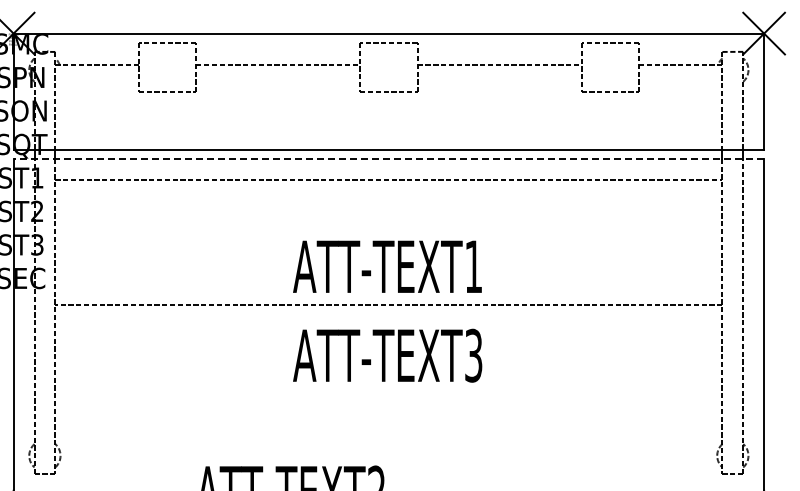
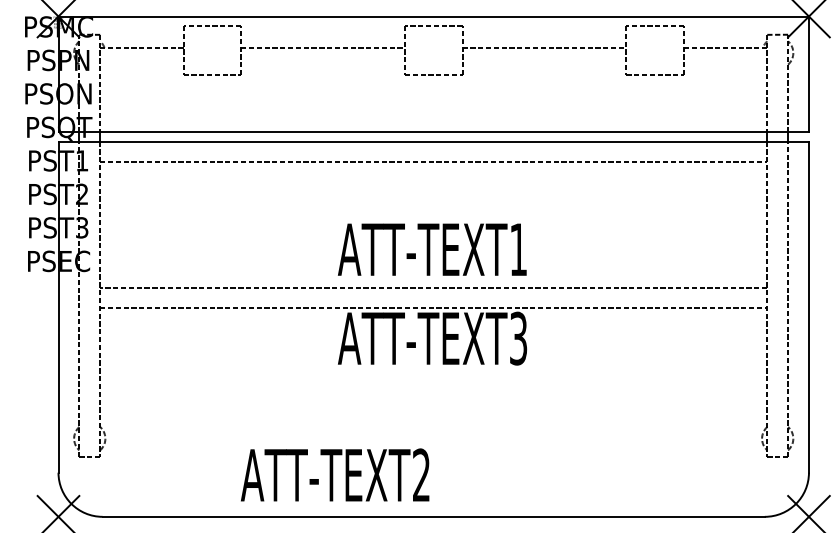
line: (388, 158) -> (433, 141), dashed -> solid
line: (388, 325) -> (433, 308), added

